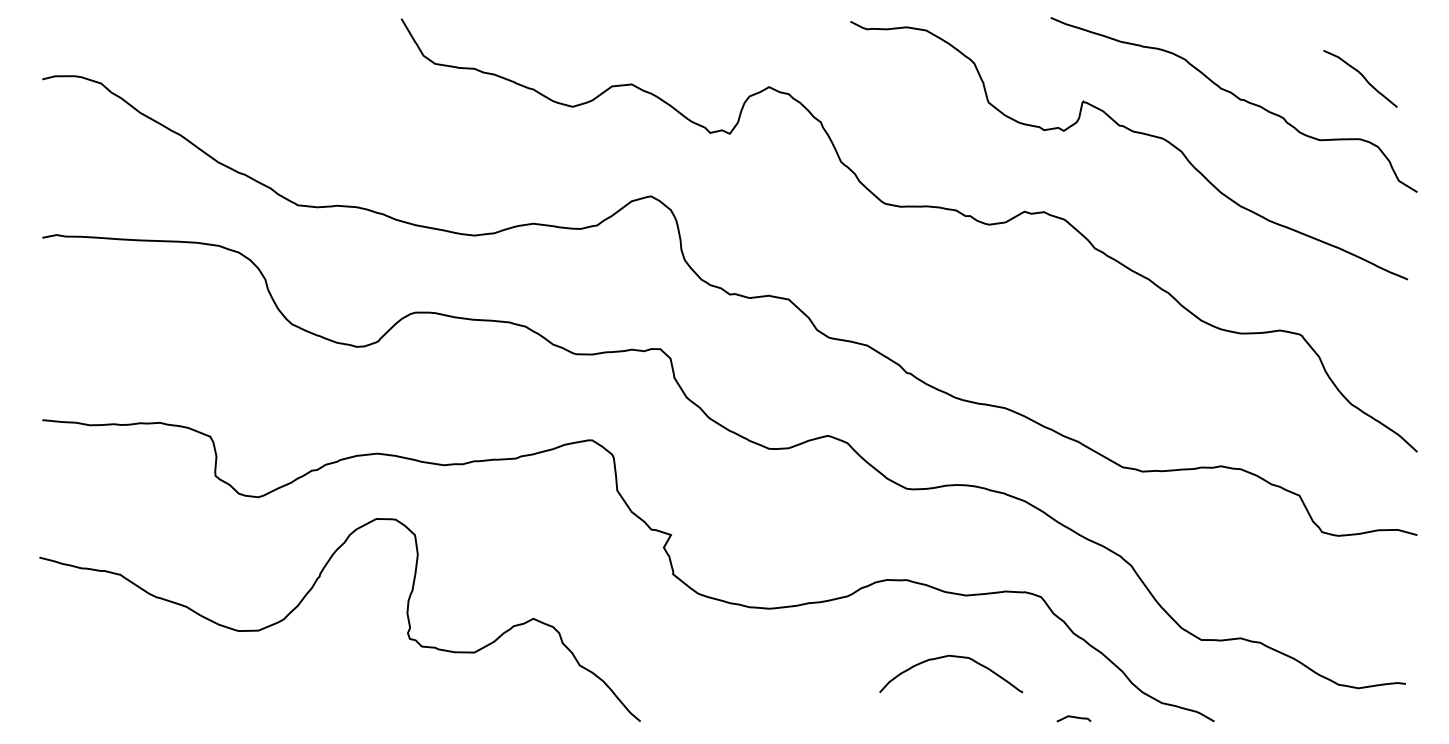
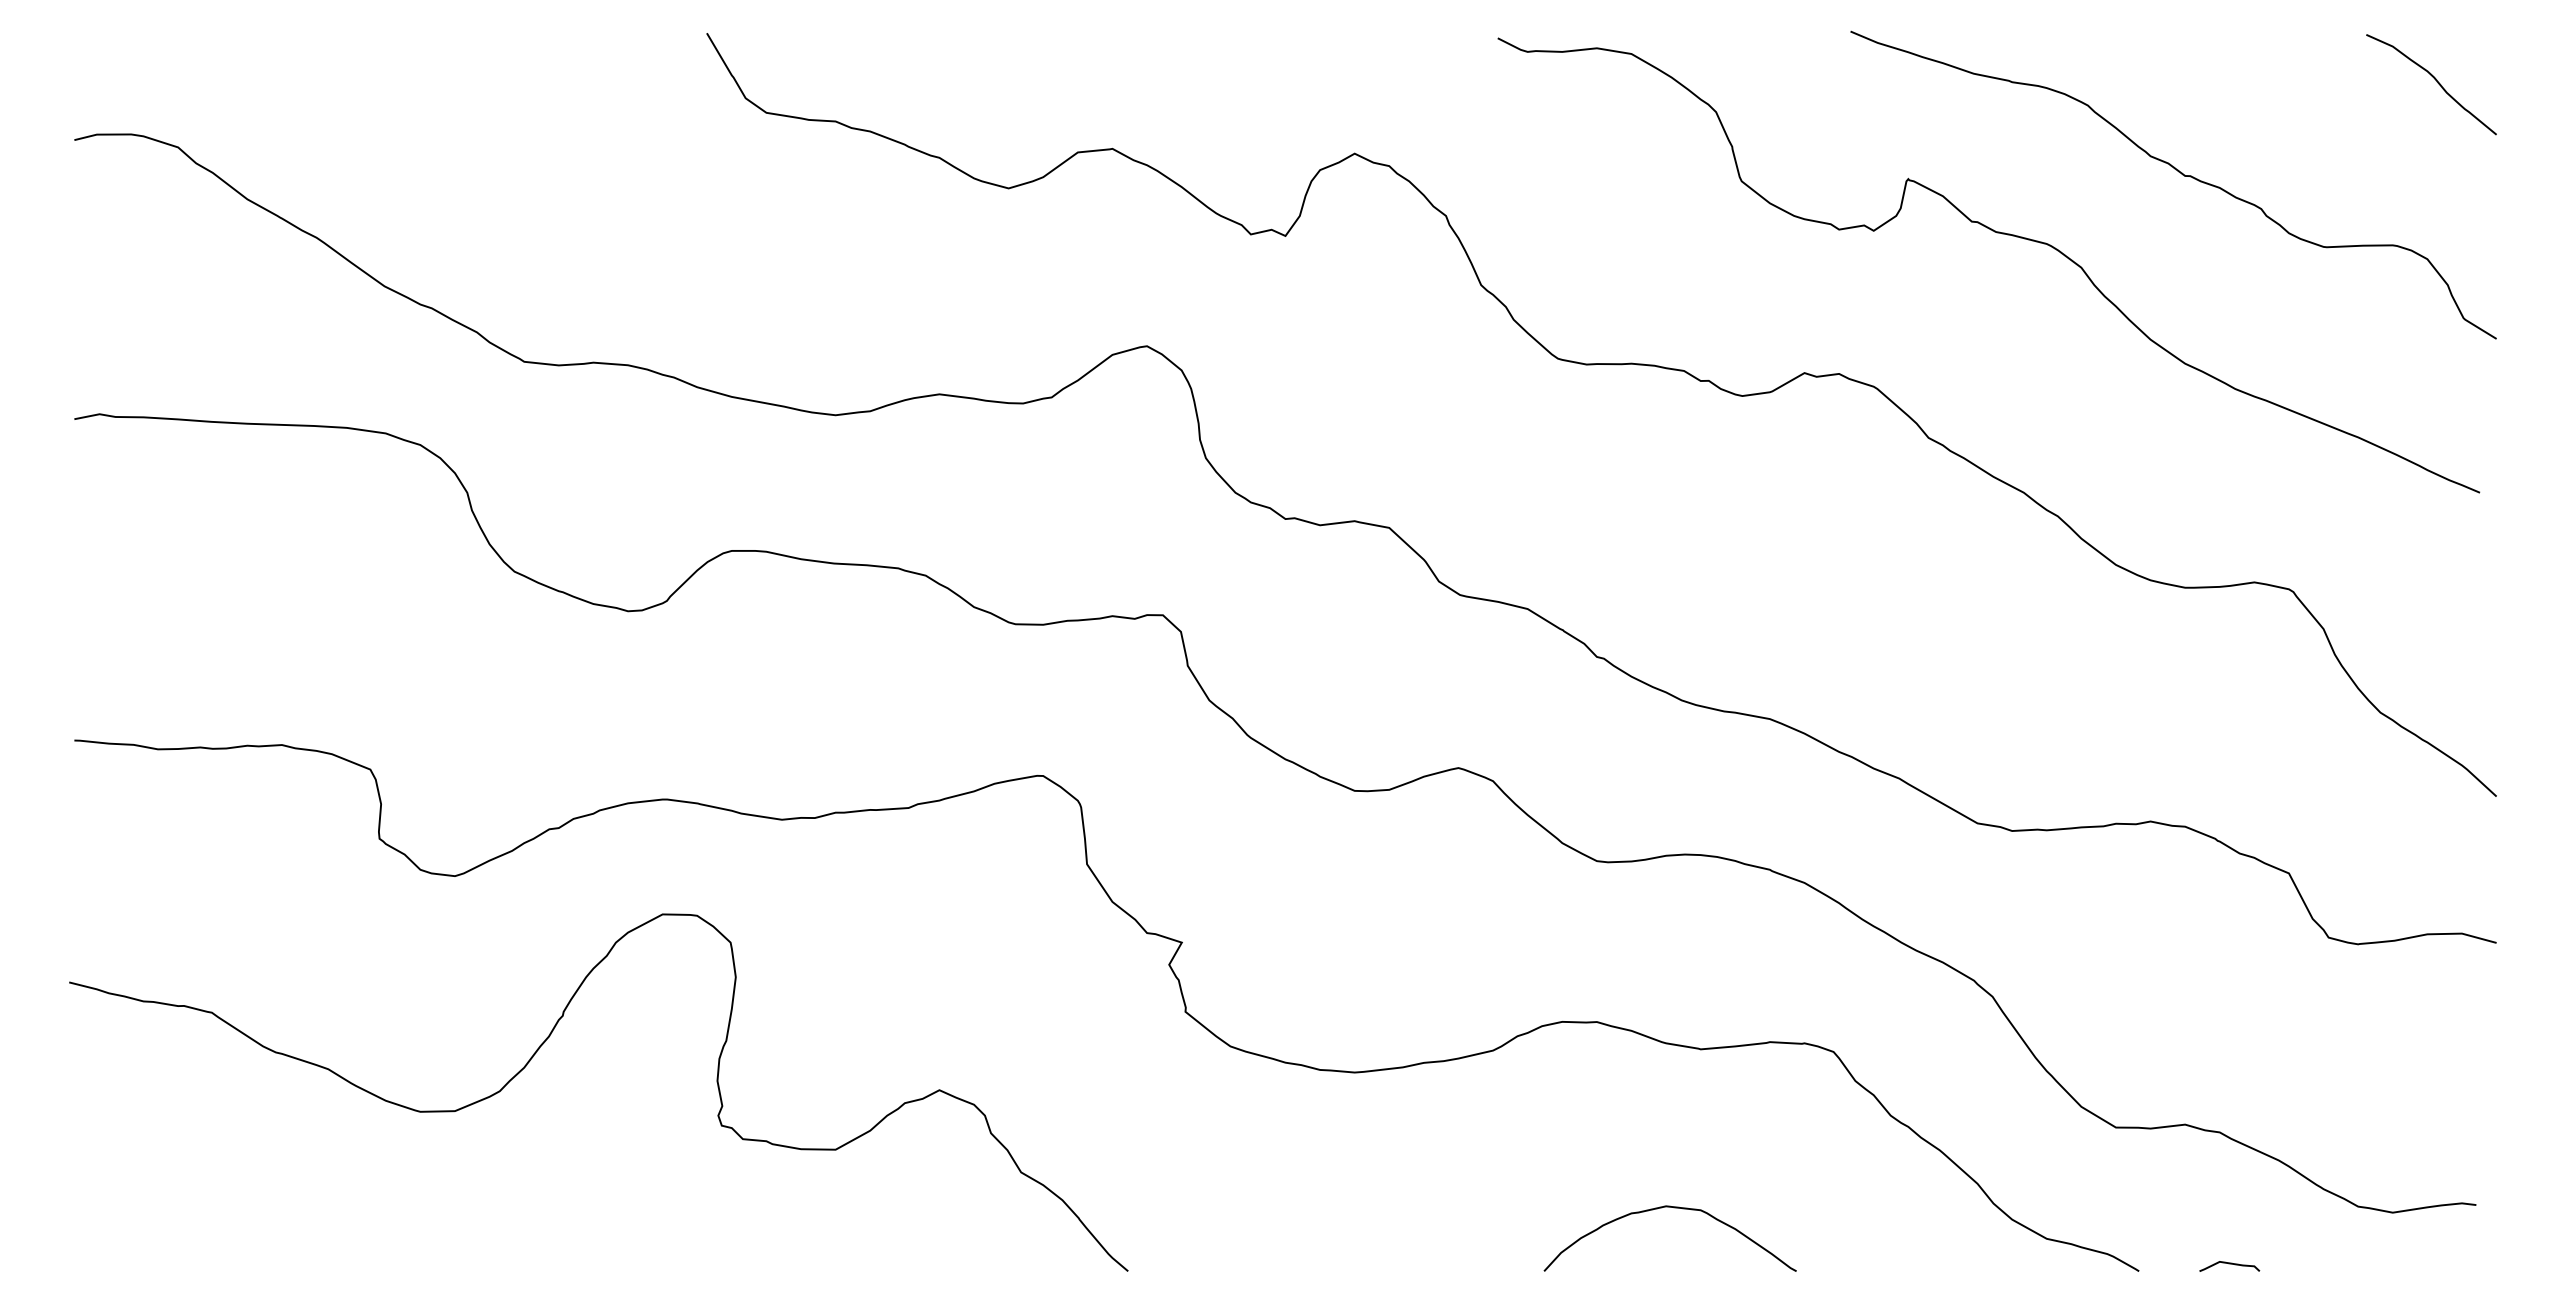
curve: (1362, 77) -> (2435, 82), moved
curve: (953, 657) -> (1674, 1209), moved
curve: (1073, 717) -> (2228, 1264), moved

